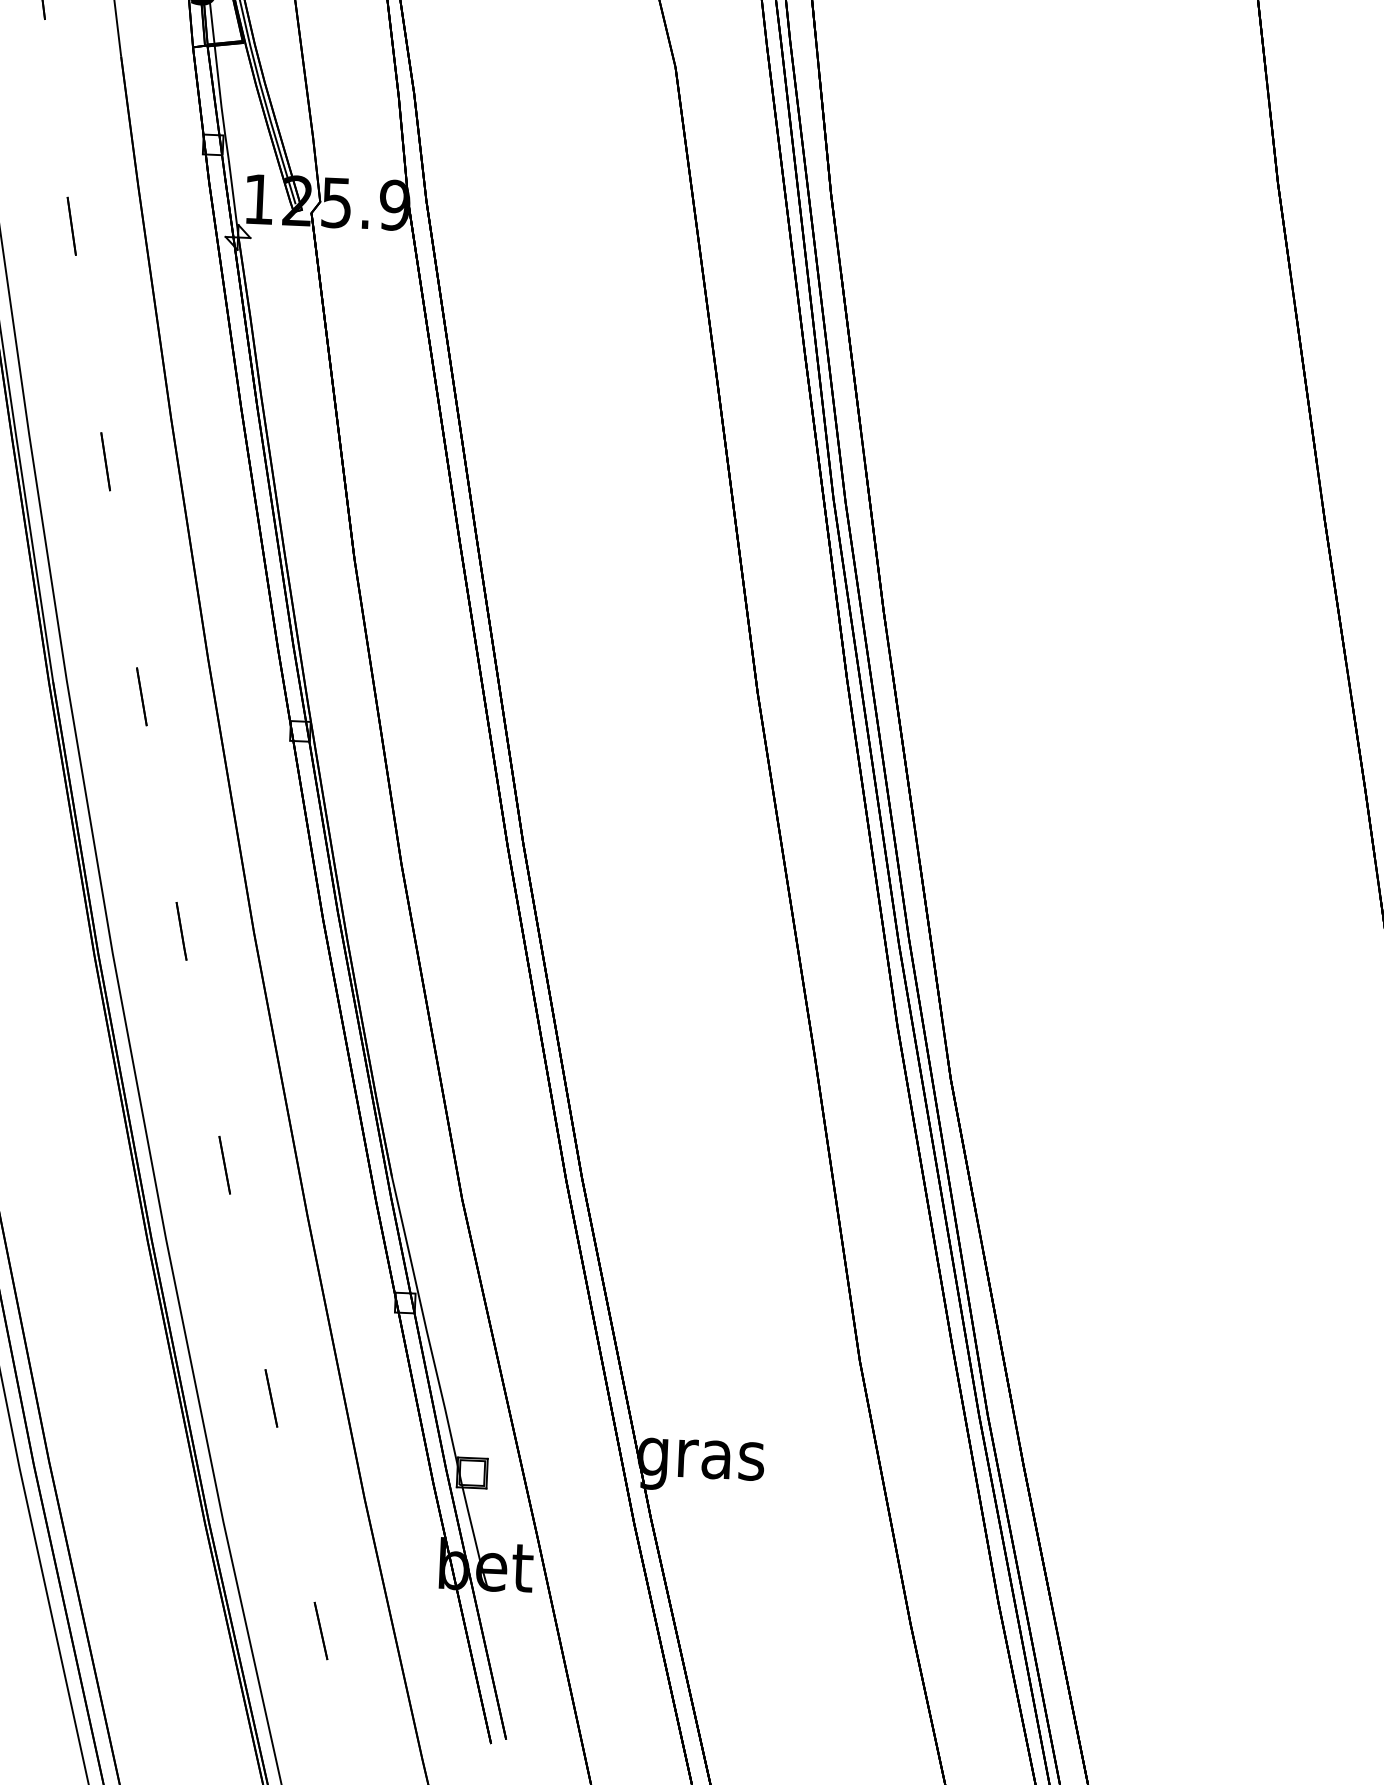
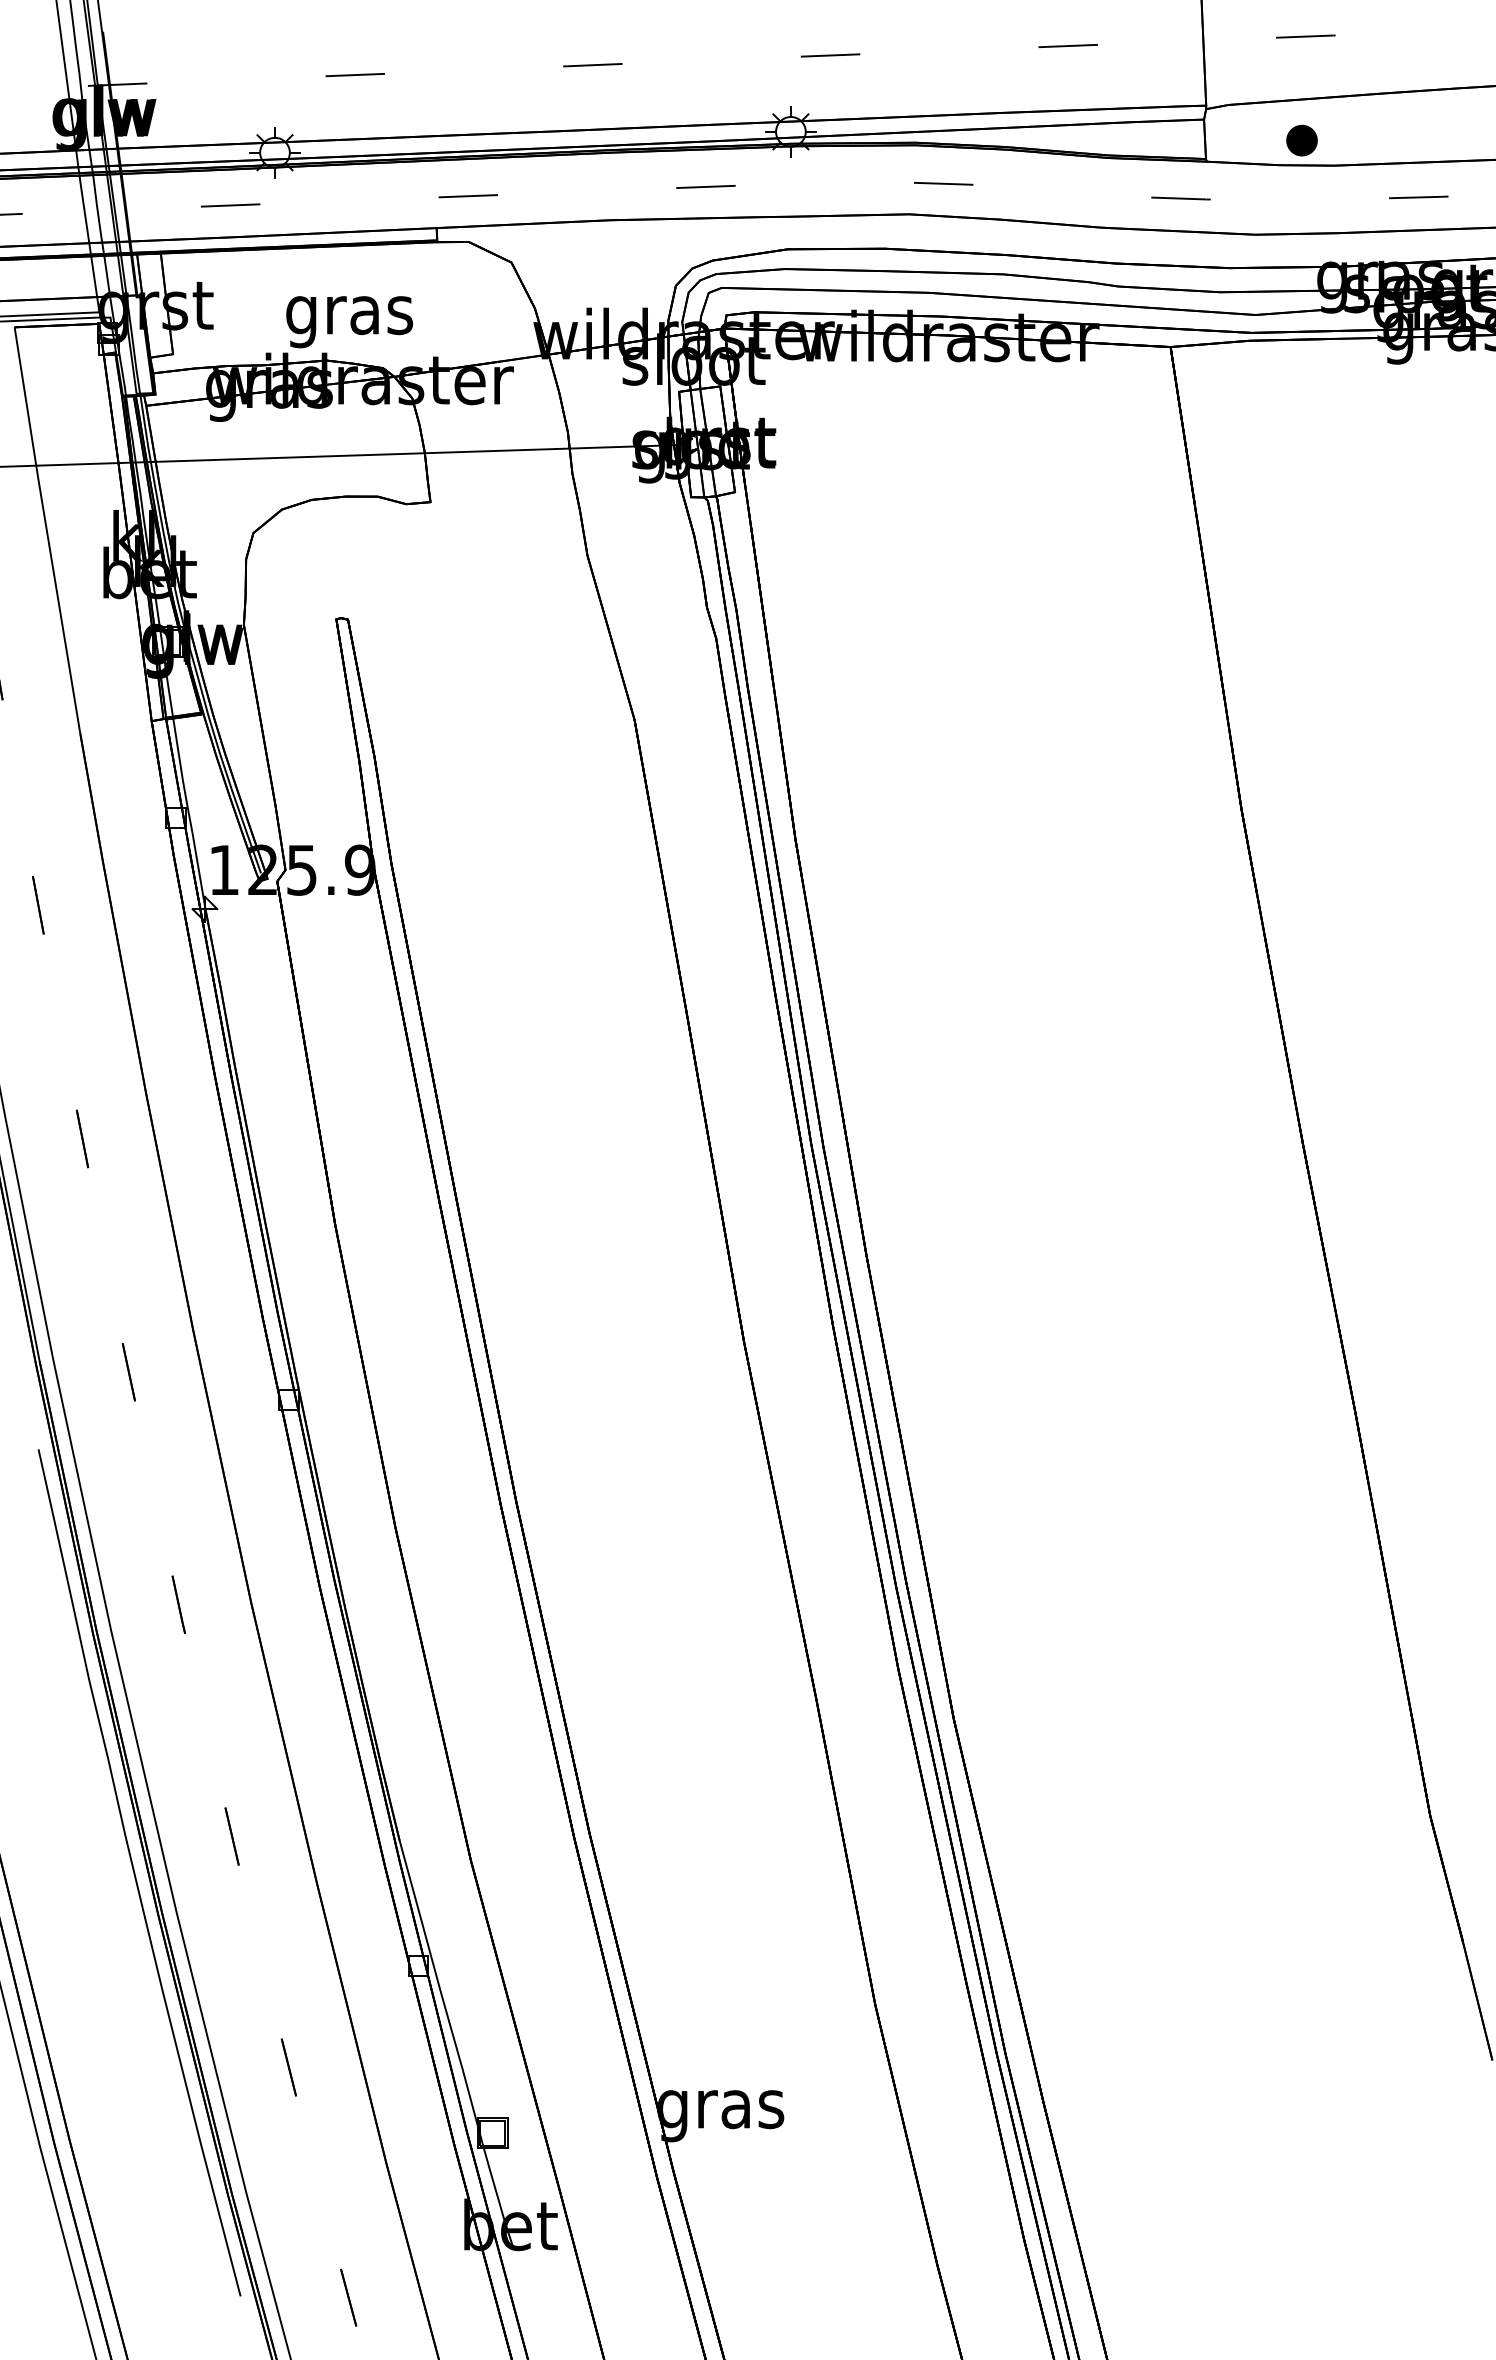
curve: (126, 1196) -> (135, 1872), added

